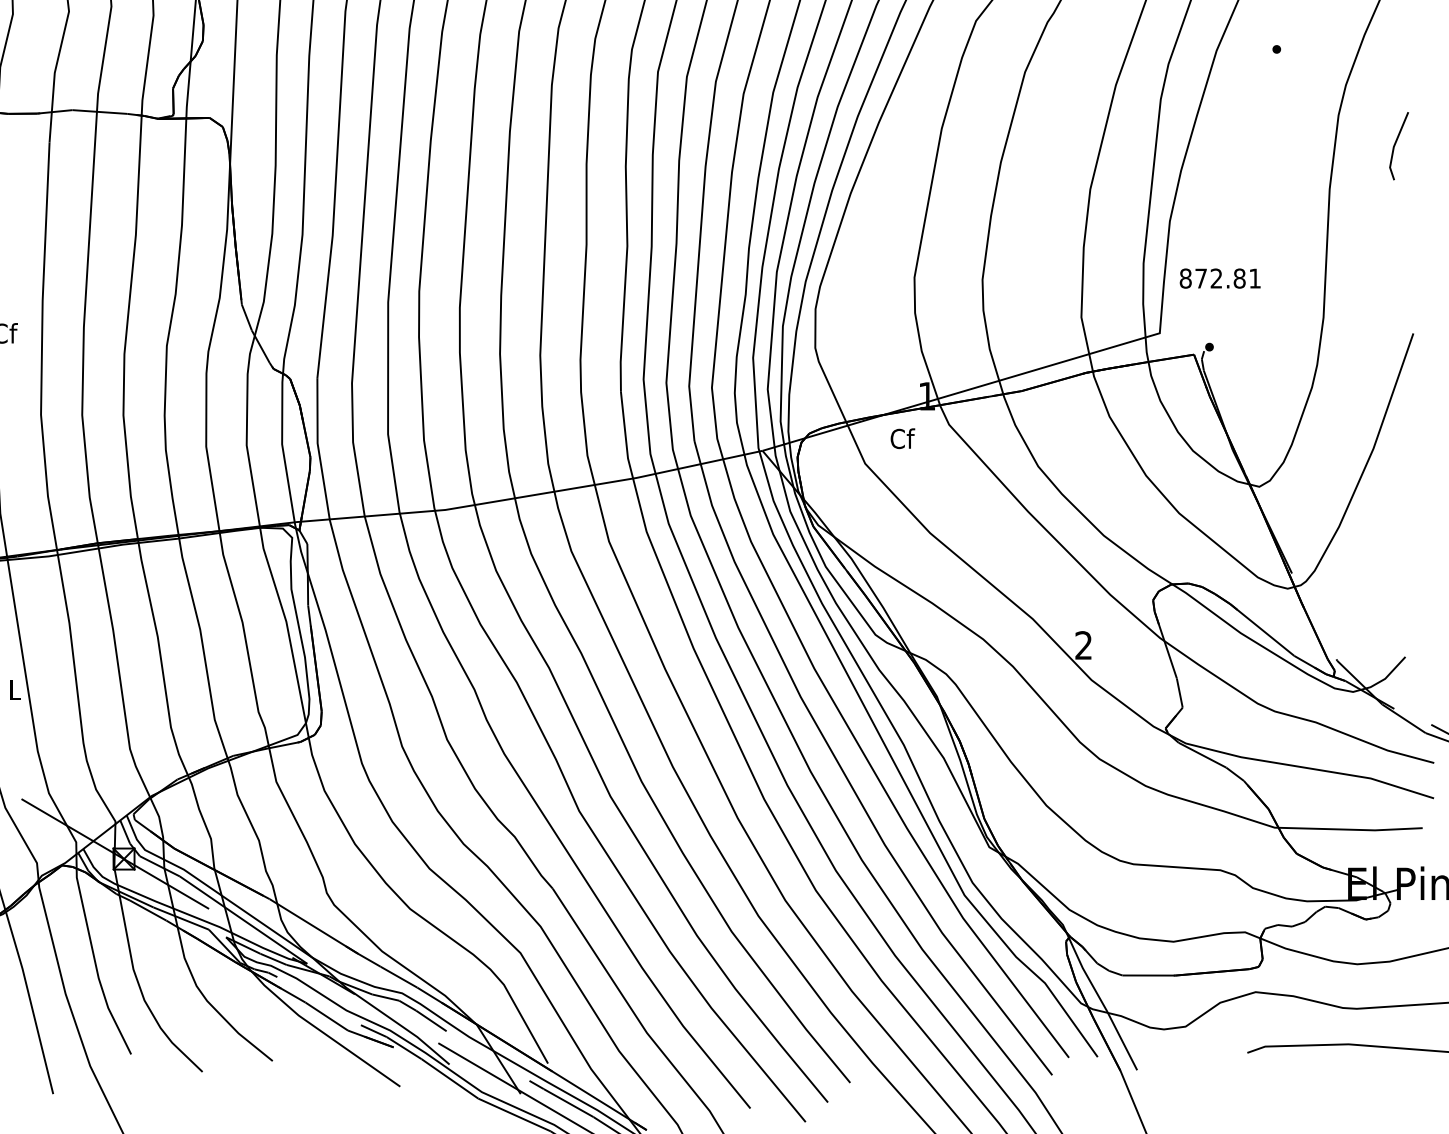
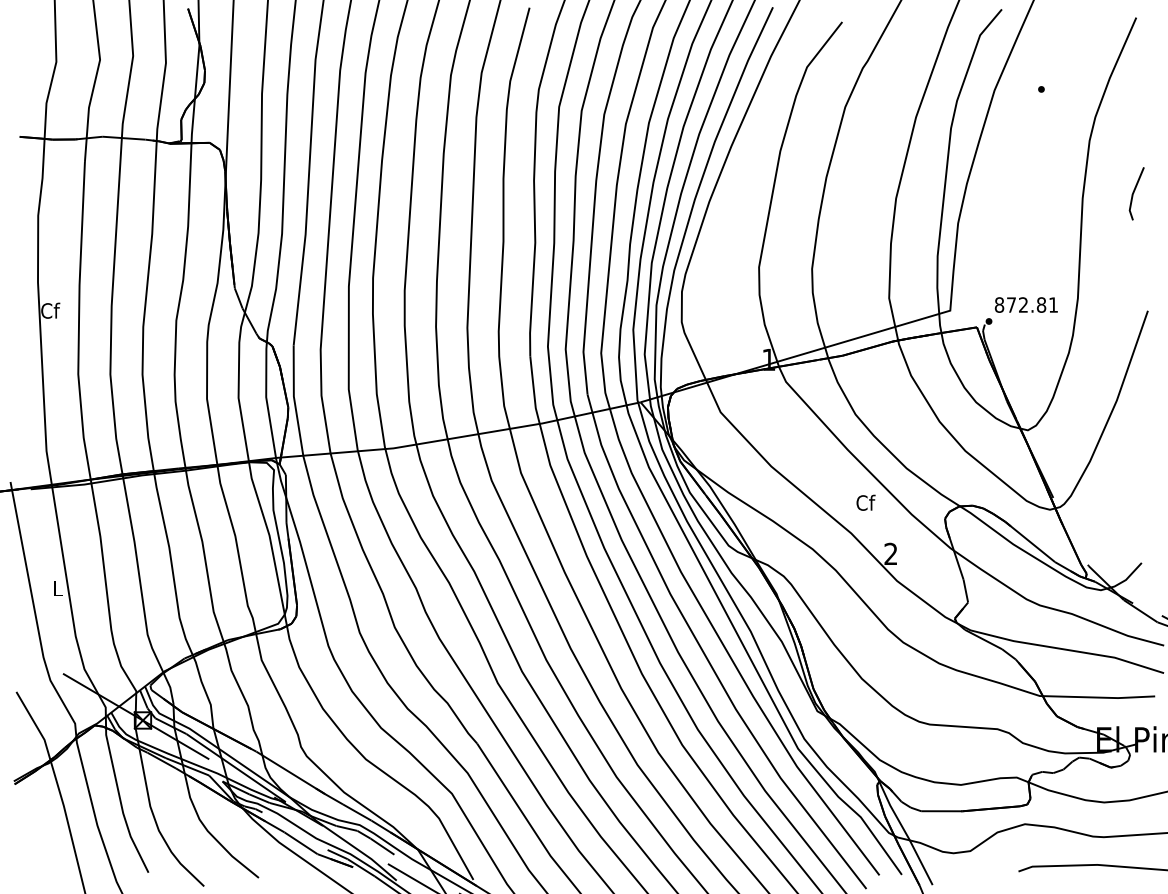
line: (1396, 145) -> (1134, 193), moved
text: (1219, 277) -> (1025, 304), moved
text: (902, 438) -> (865, 502), moved

